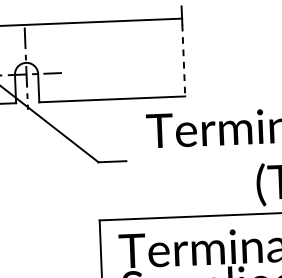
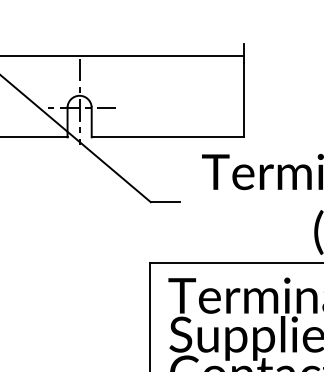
line: (183, 61) -> (243, 100), dashed -> solid

